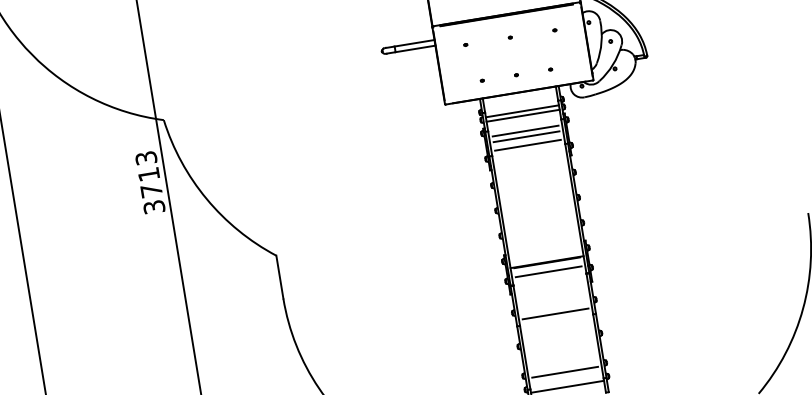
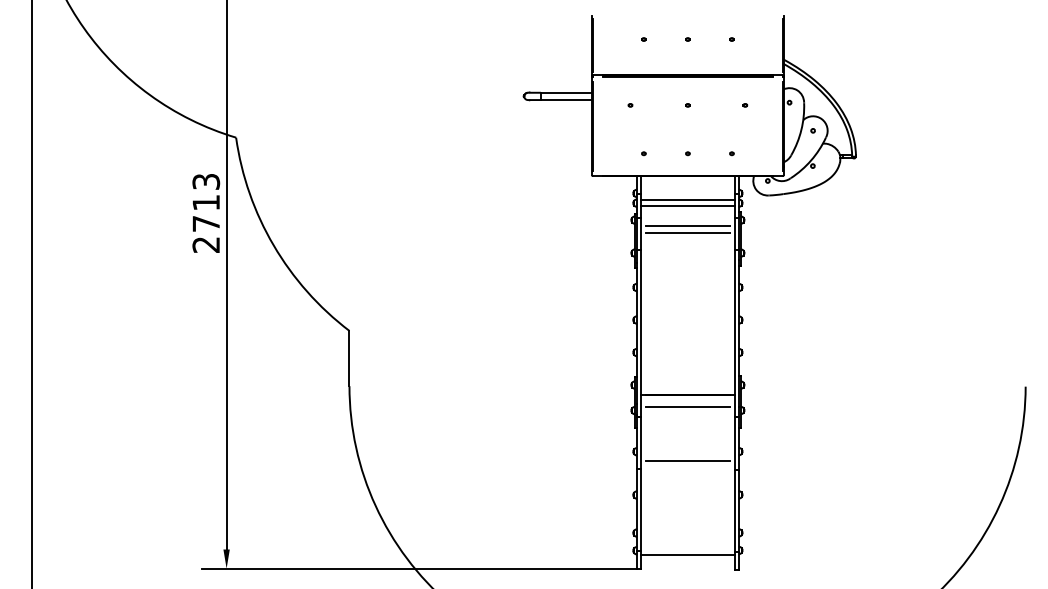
line: (527, 145) -> (687, 244), removed
text: (154, 206) -> (206, 244), 3713 -> 2713
line: (564, 372) -> (687, 536), removed

